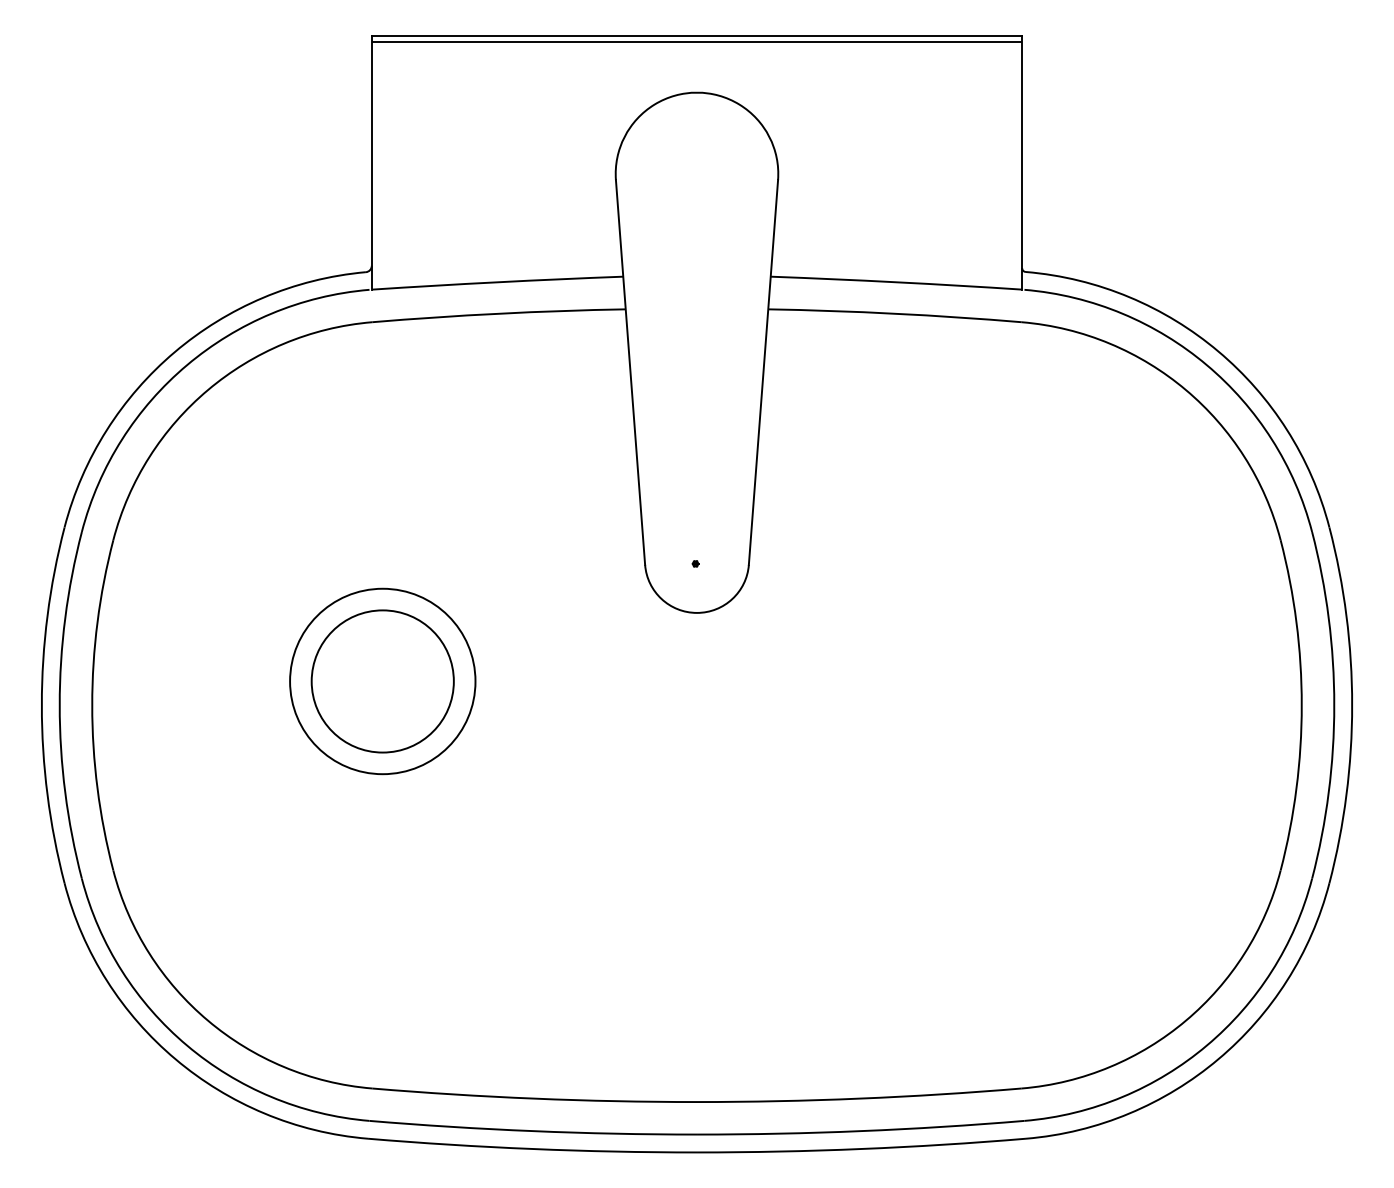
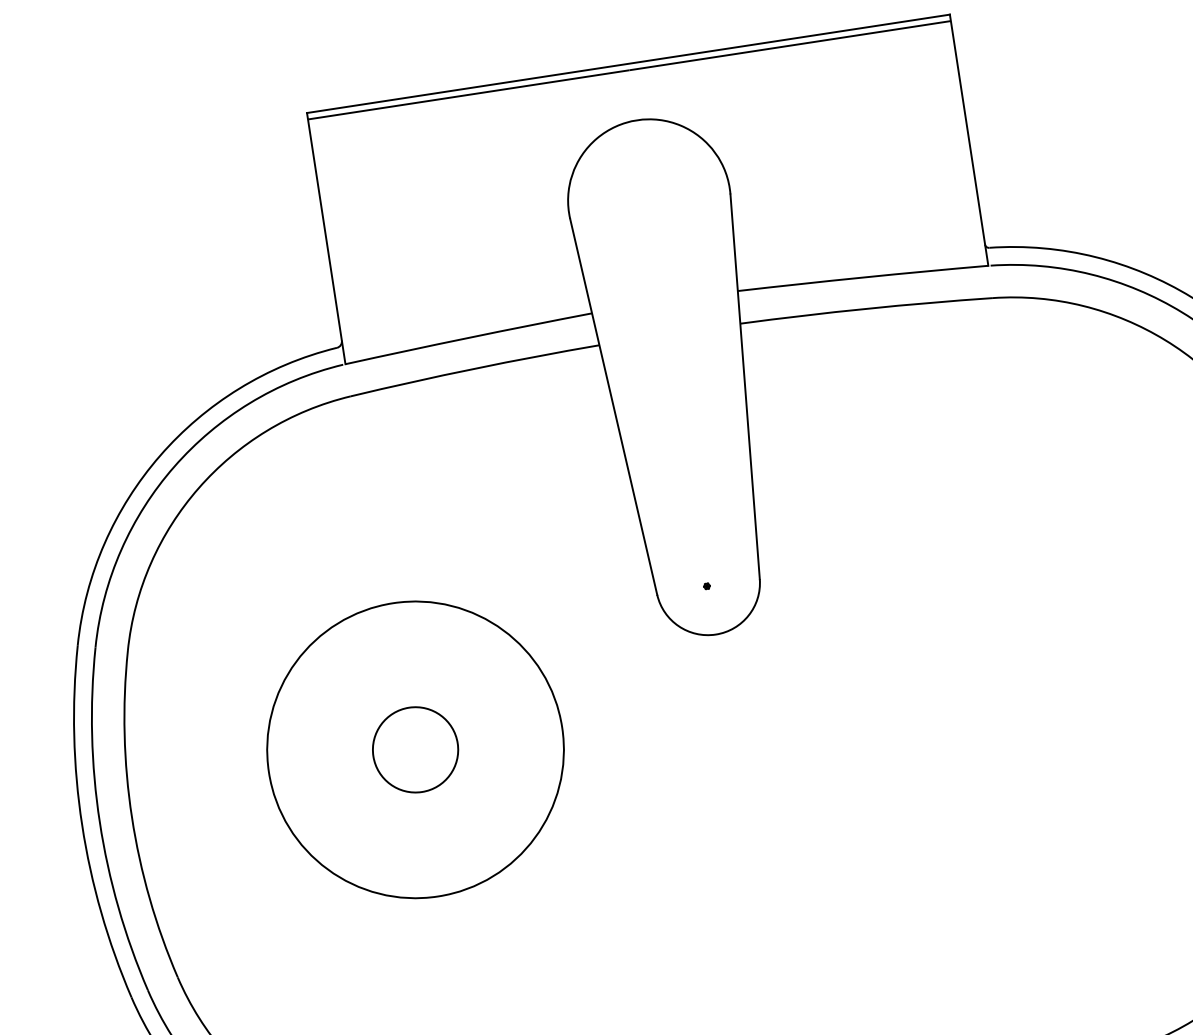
circle: (382, 681) -> (415, 749), size x0.6
circle: (382, 681) -> (415, 749), size x1.6

